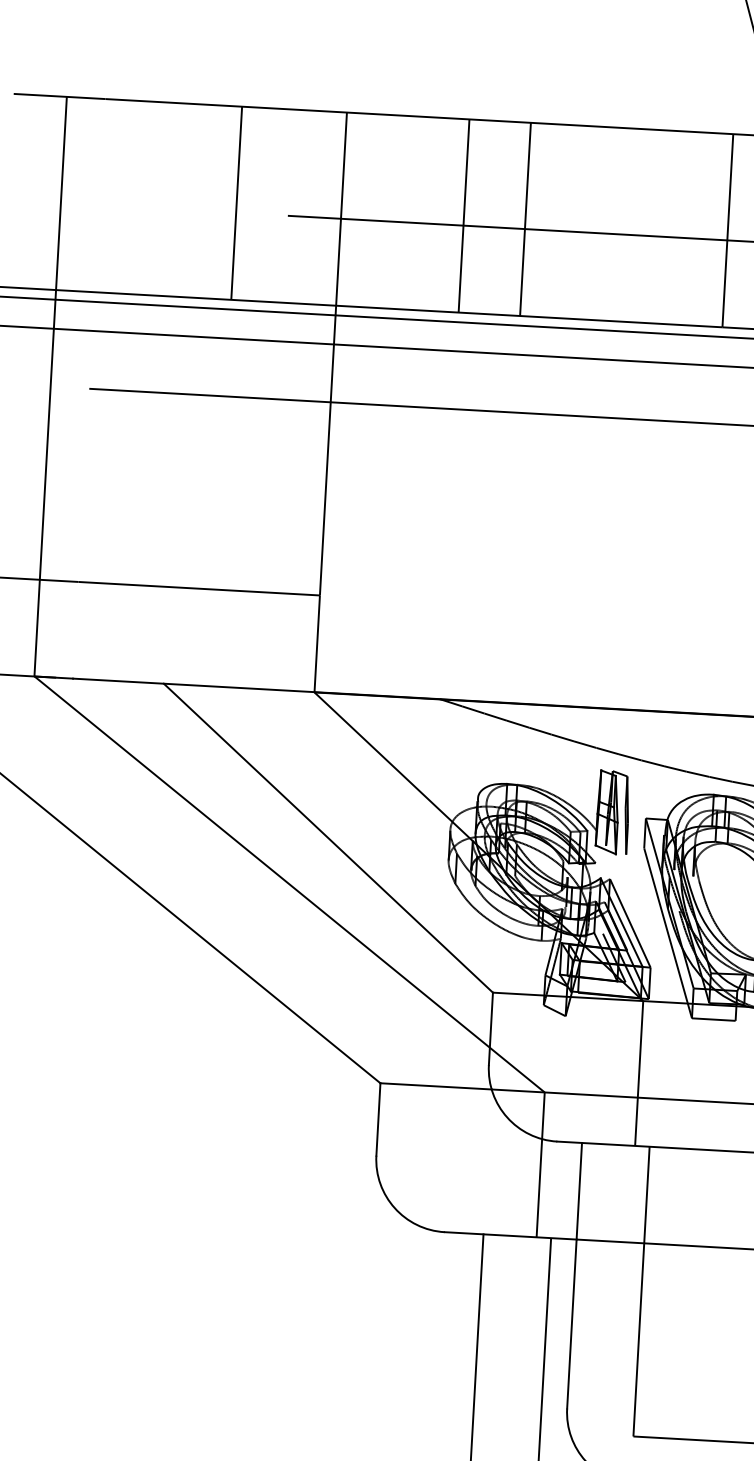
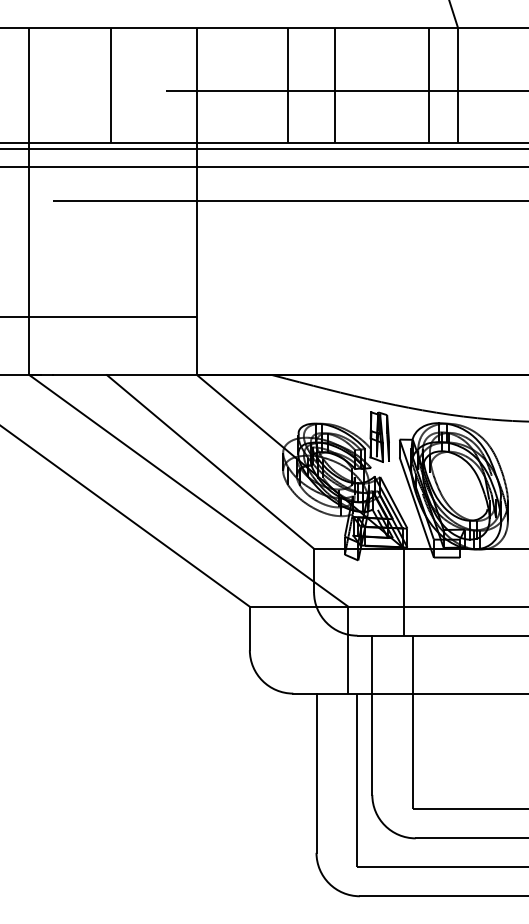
line: (236, 203) -> (110, 85), moved
line: (463, 215) -> (287, 85), moved
line: (525, 219) -> (334, 85), moved

